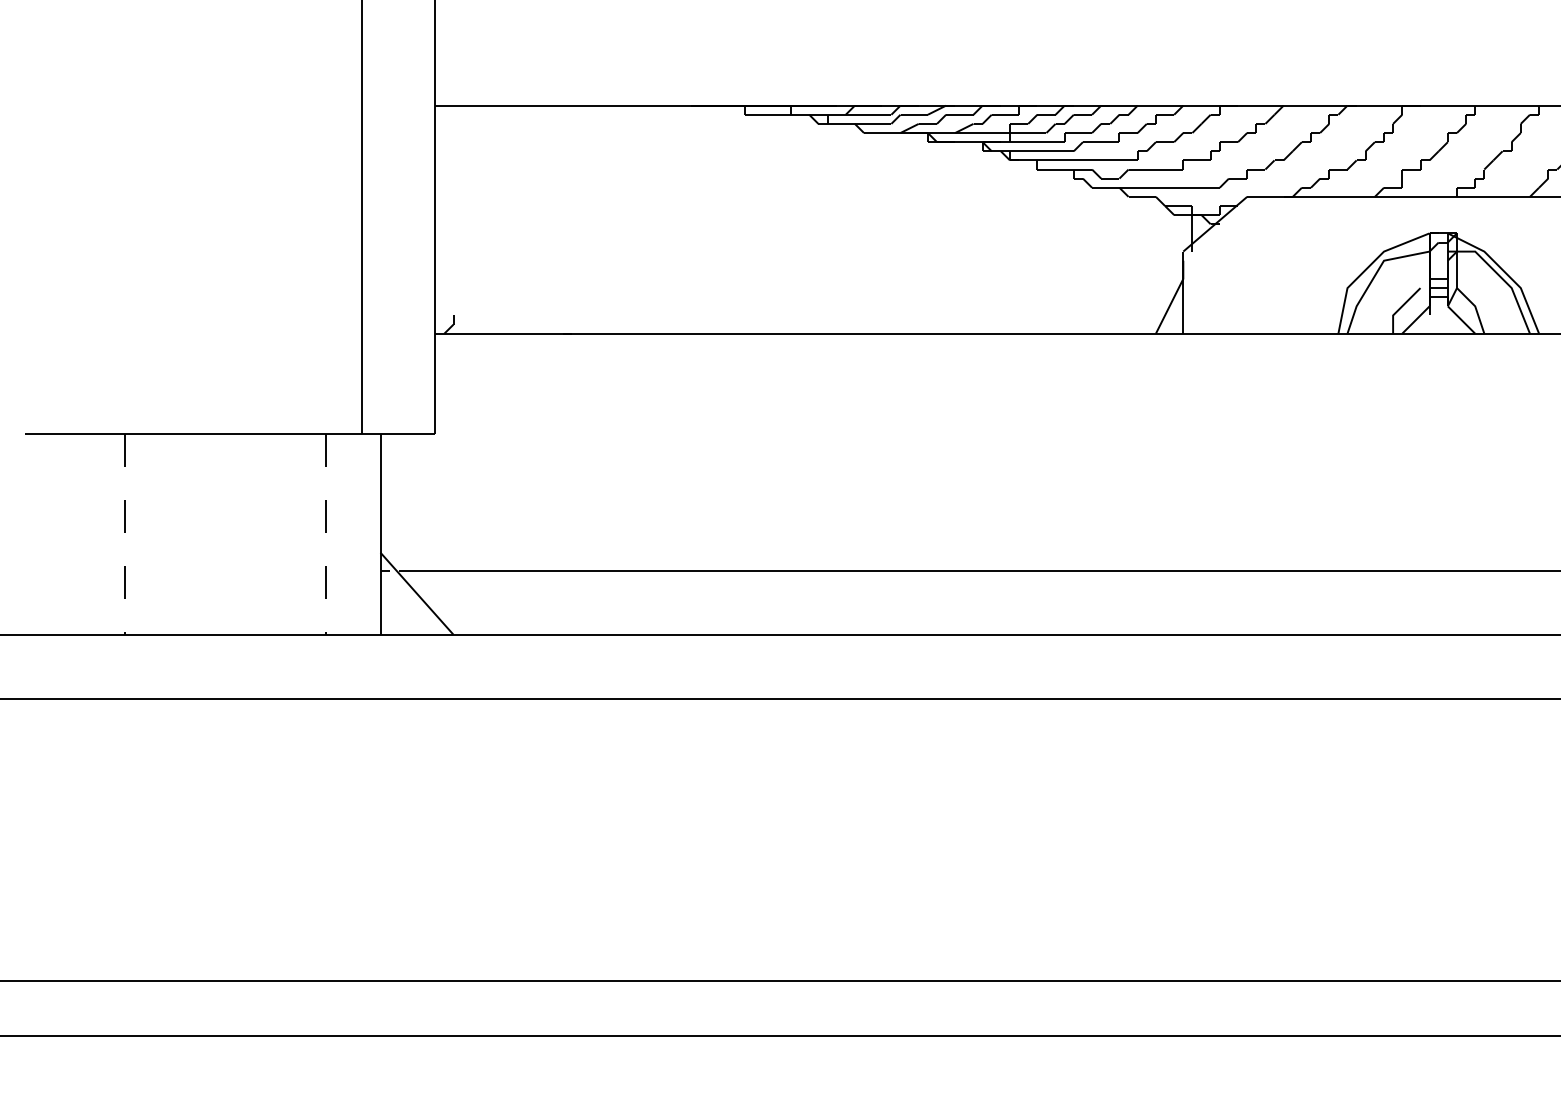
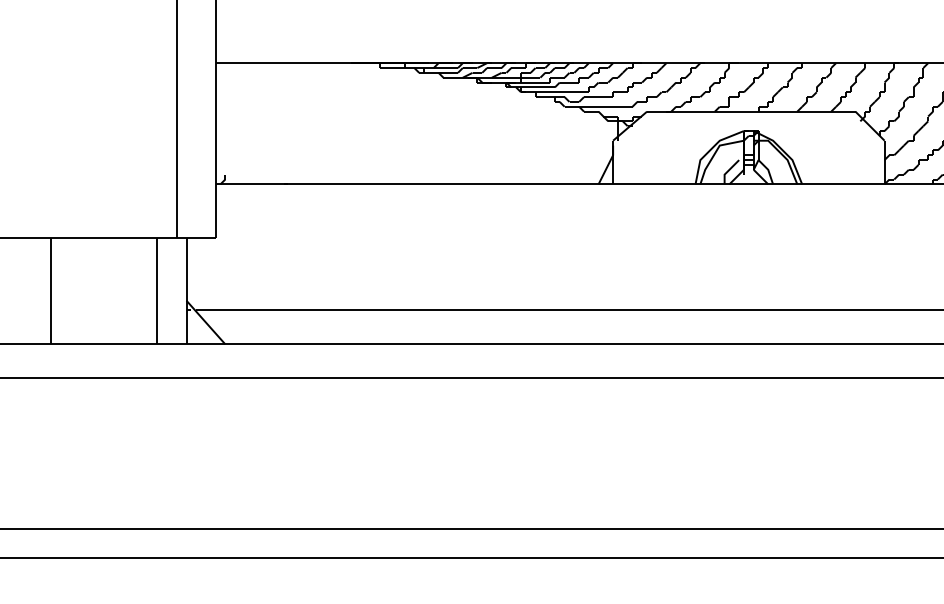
line: (124, 535) -> (50, 291), dashed -> solid
line: (325, 535) -> (157, 291), dashed -> solid

